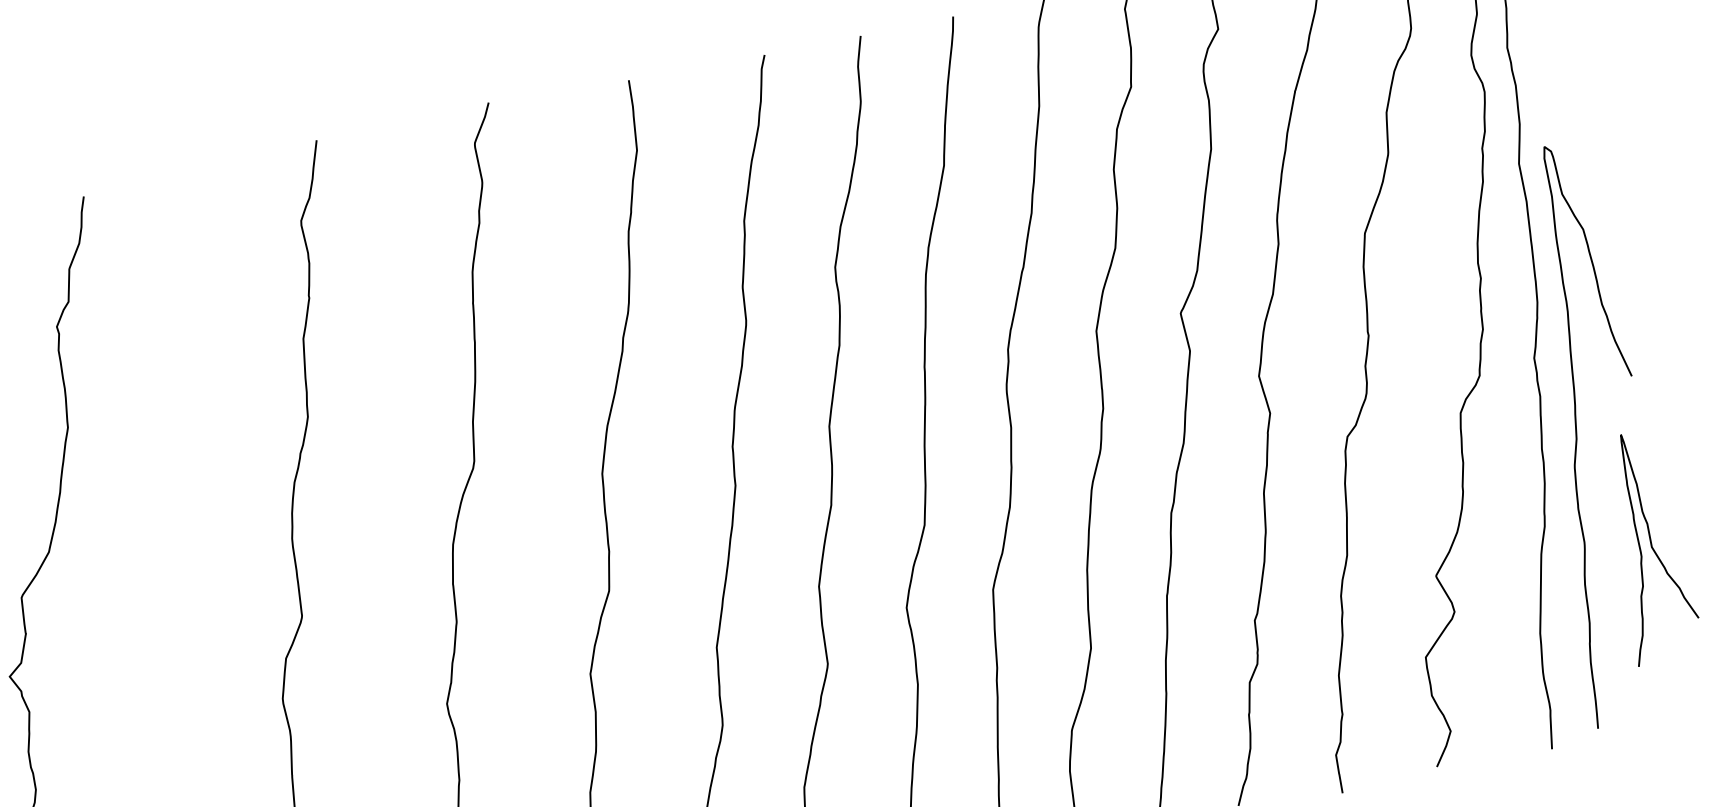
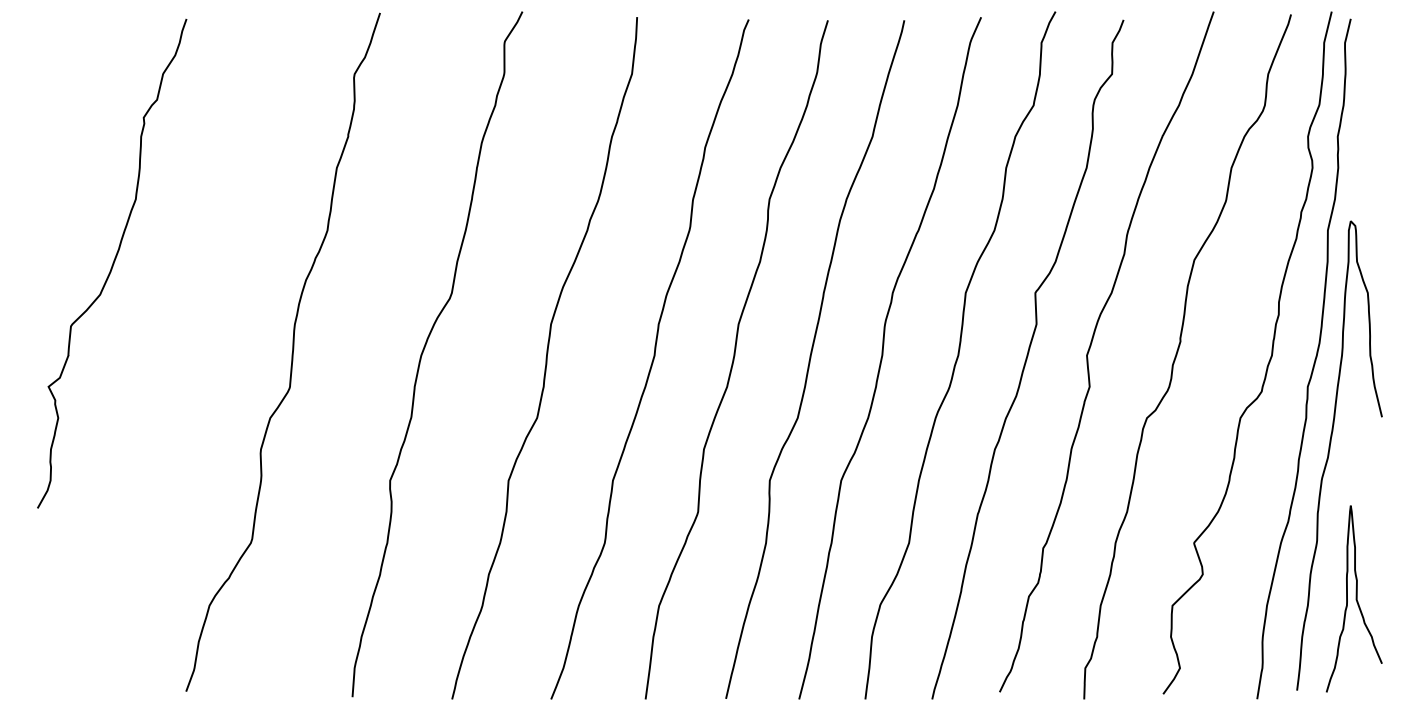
curve: (1650, 545) -> (1355, 598), moved

